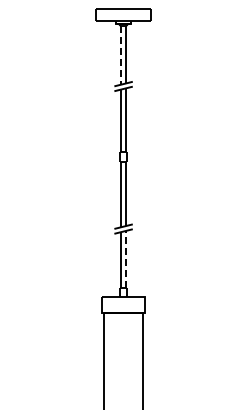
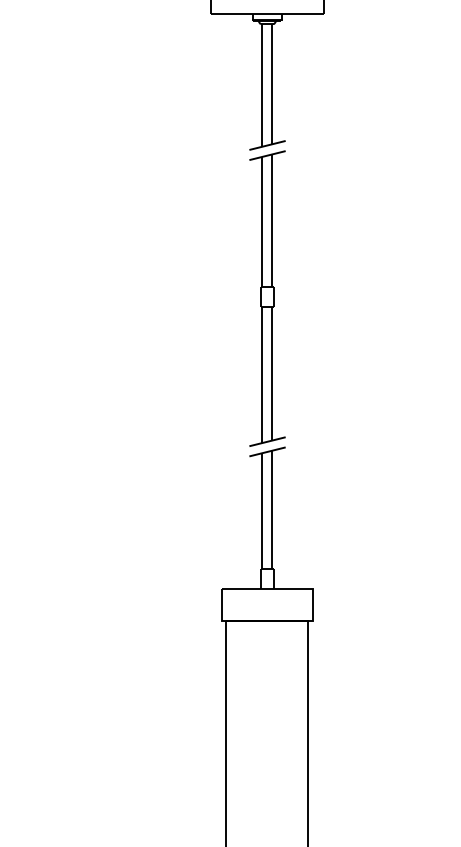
line: (121, 55) -> (263, 86), dashed -> solid
line: (125, 258) -> (271, 507), dashed -> solid

